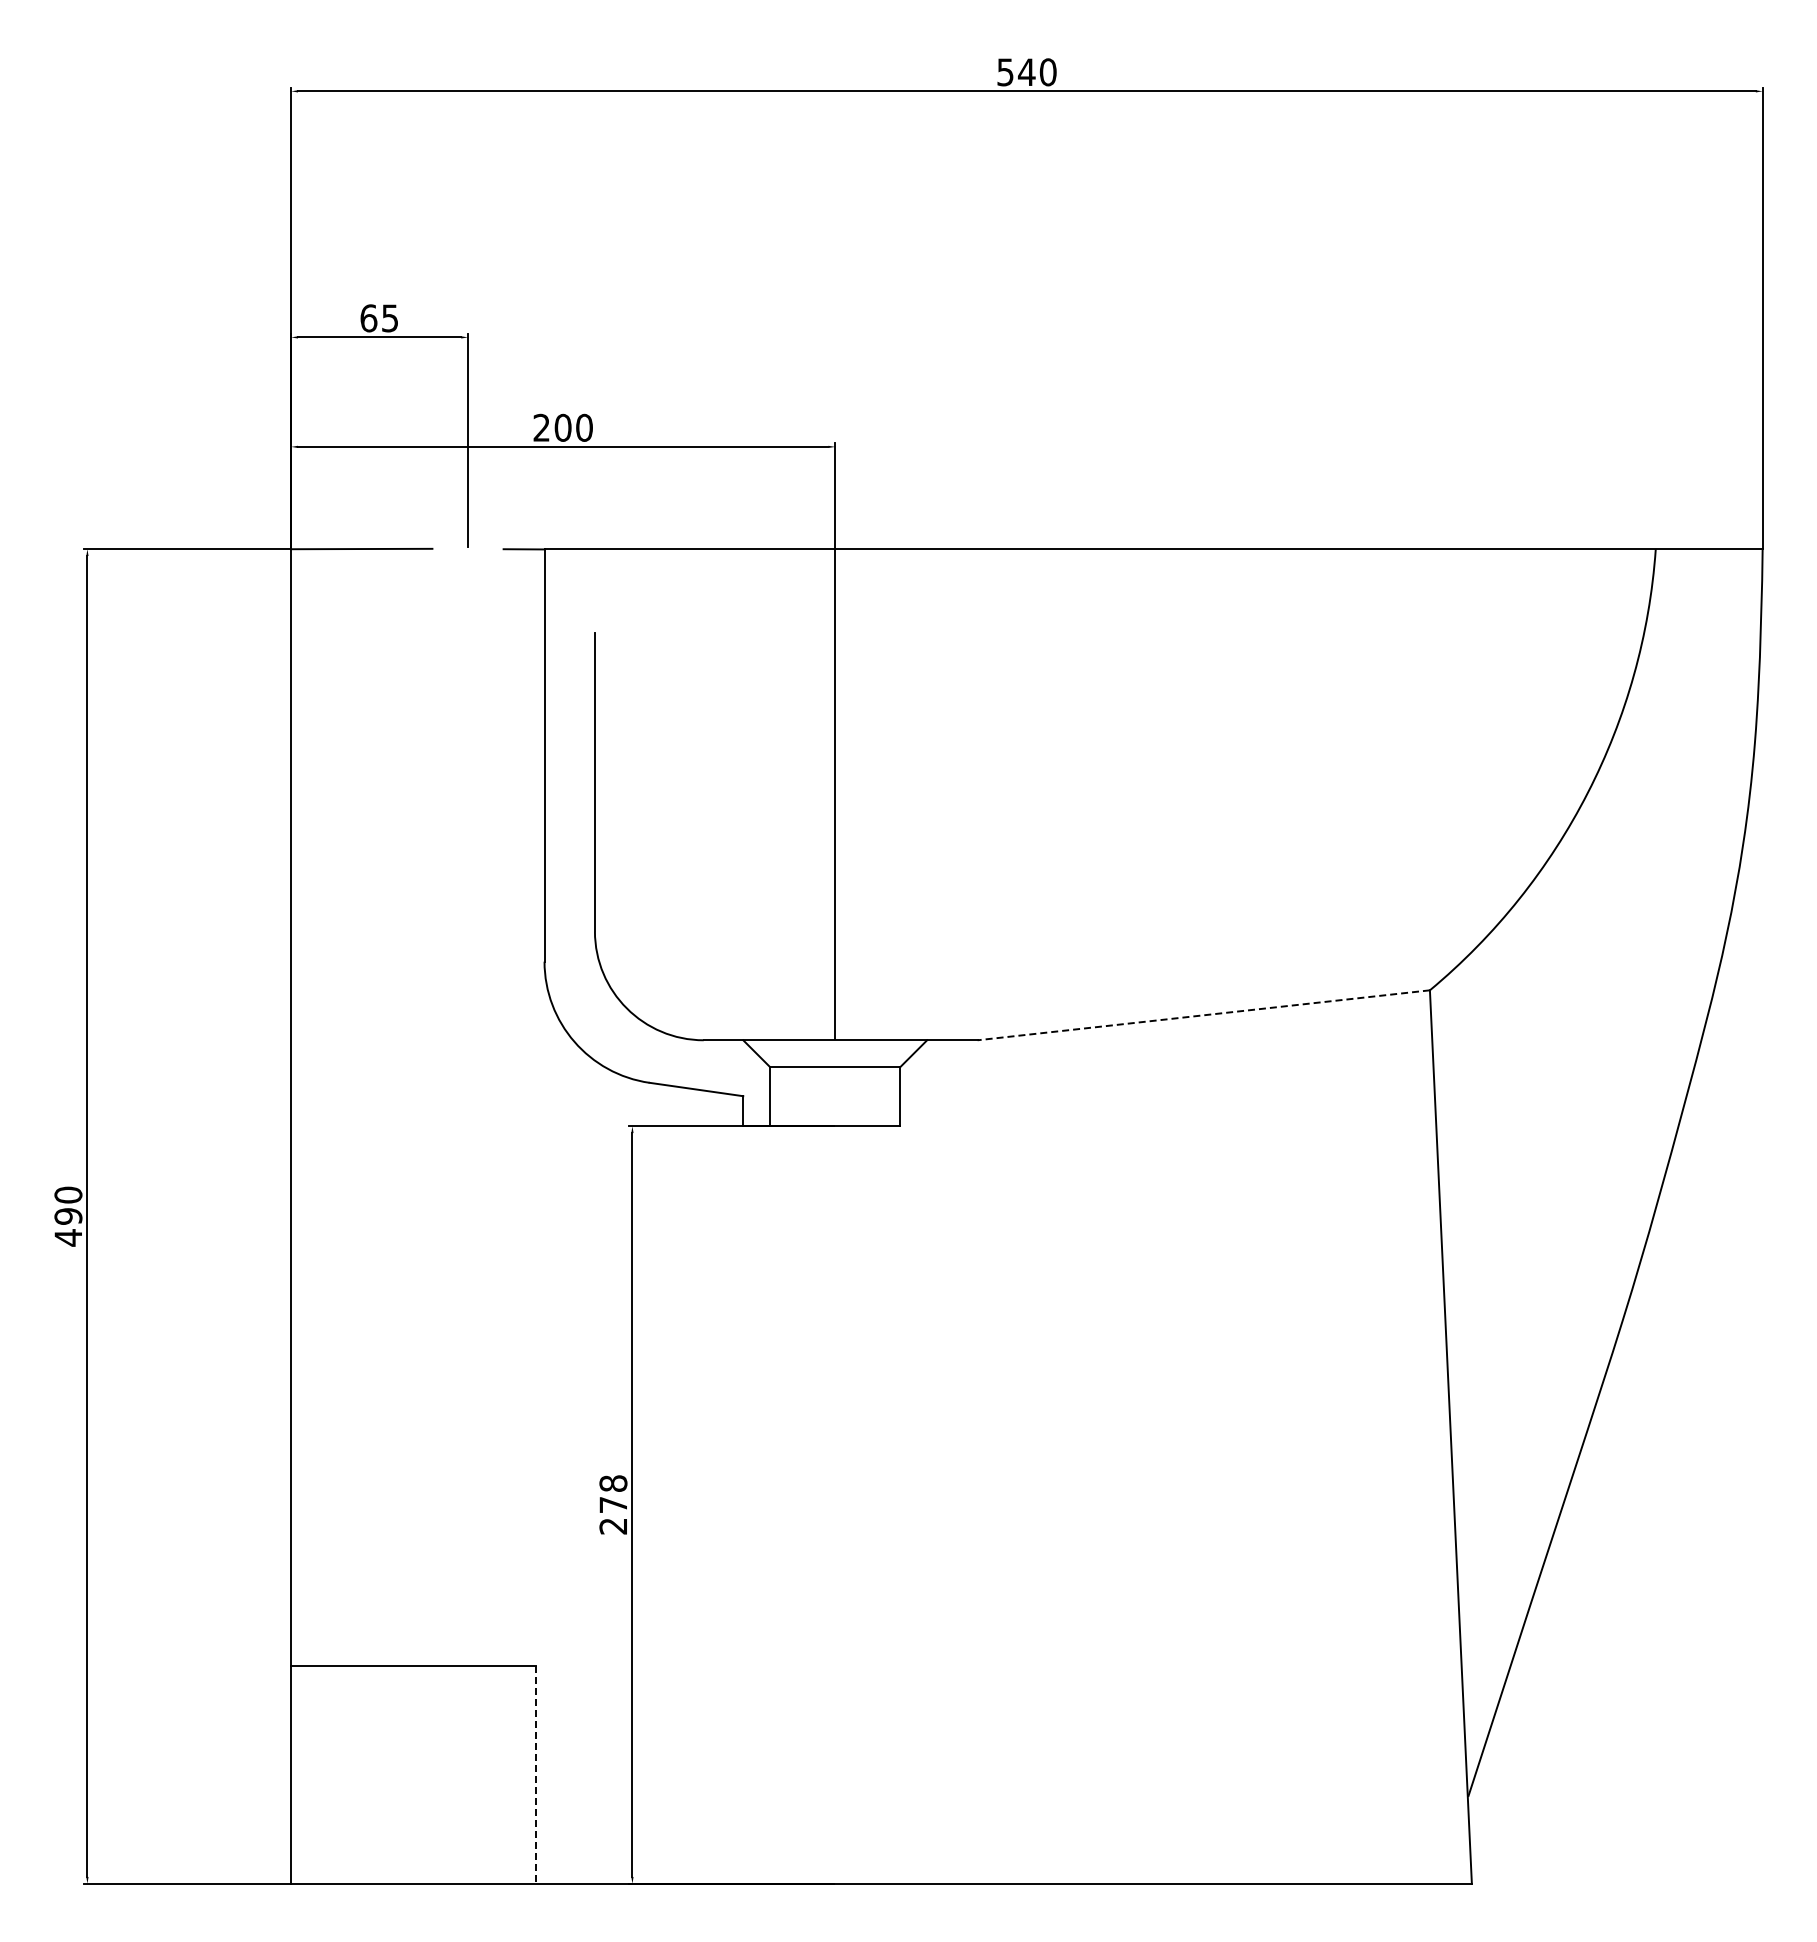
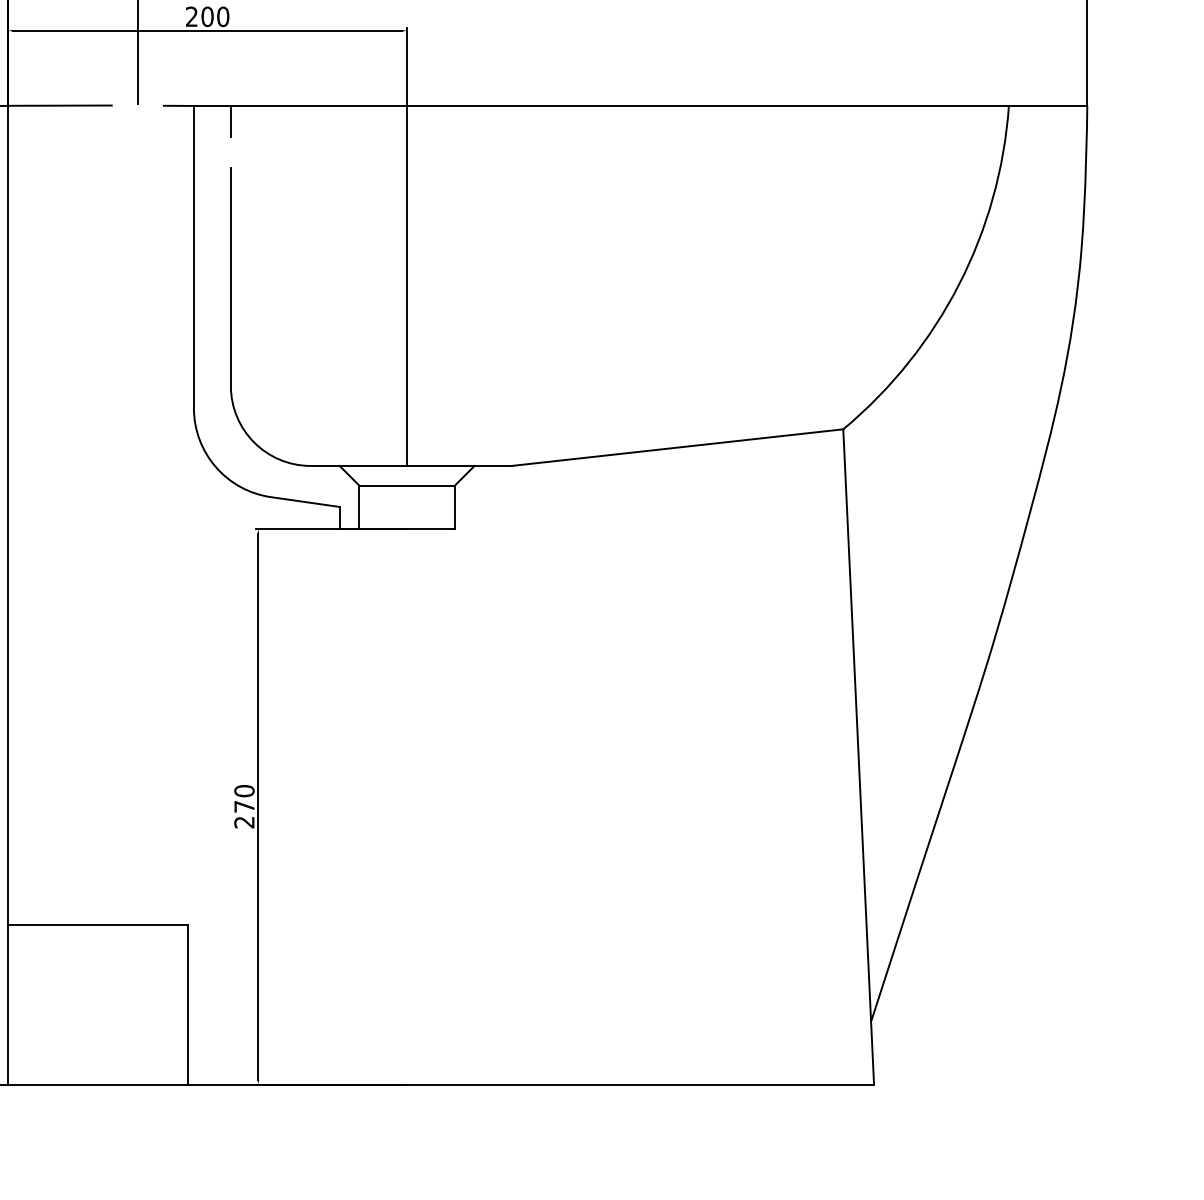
line: (594, 570) -> (230, 121), added
line: (1203, 1015) -> (677, 447), dashed -> solid
text: (613, 1483) -> (244, 791), 278 -> 270
line: (536, 1774) -> (188, 1004), dashed -> solid

